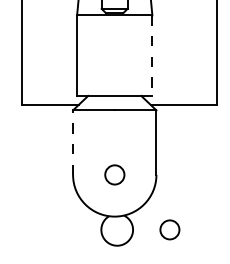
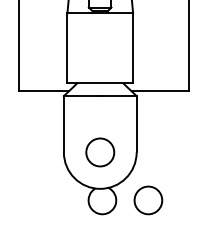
line: (152, 55) -> (133, 48), dashed -> solid
line: (72, 141) -> (63, 123), dashed -> solid
circle: (115, 174) -> (100, 152), size x1.67
circle: (169, 229) -> (148, 200), size x1.67

